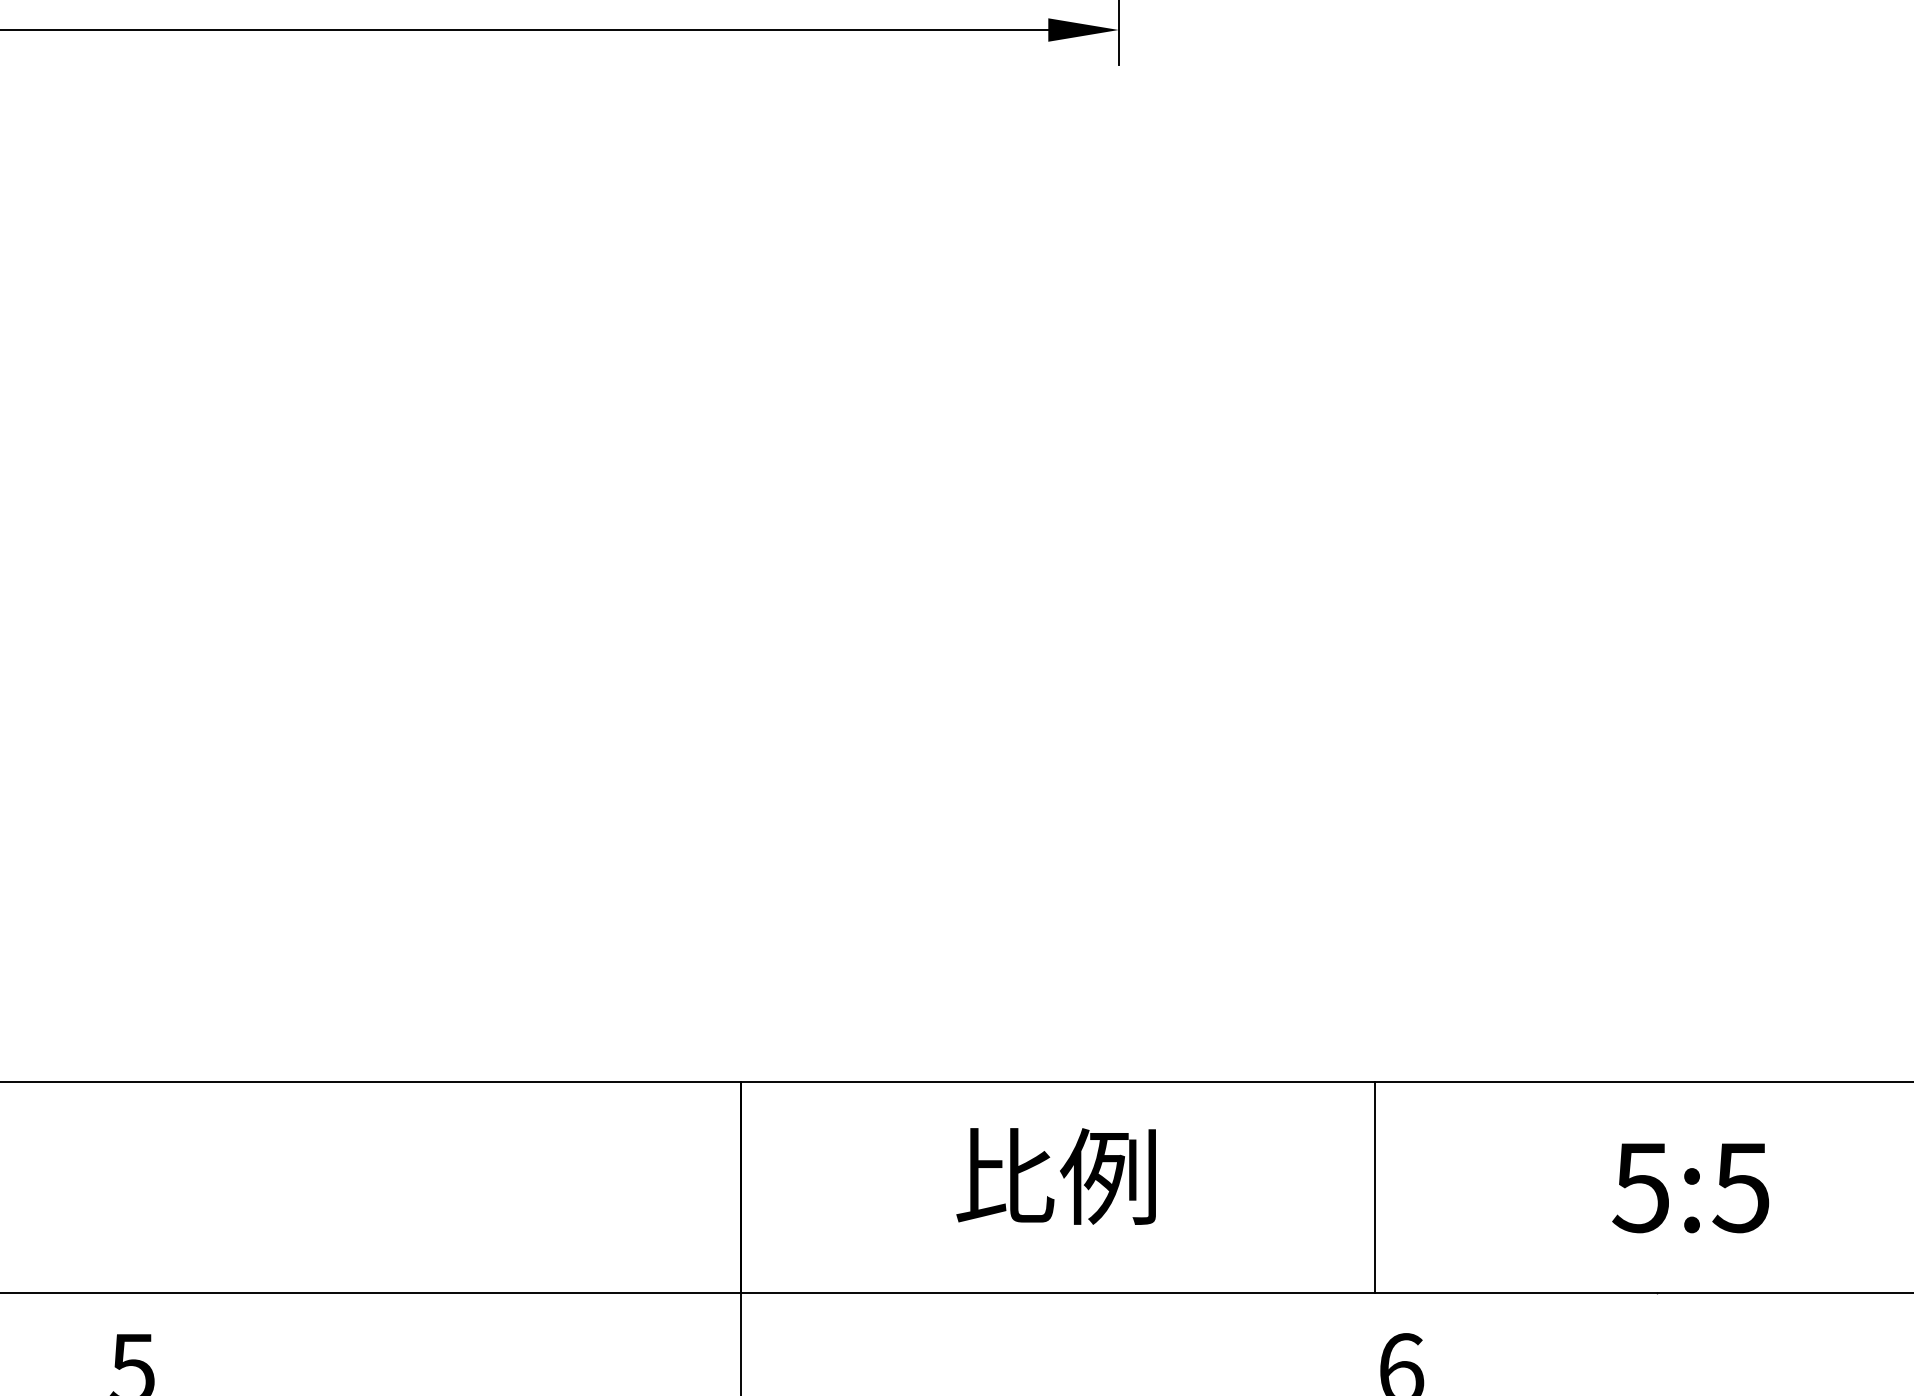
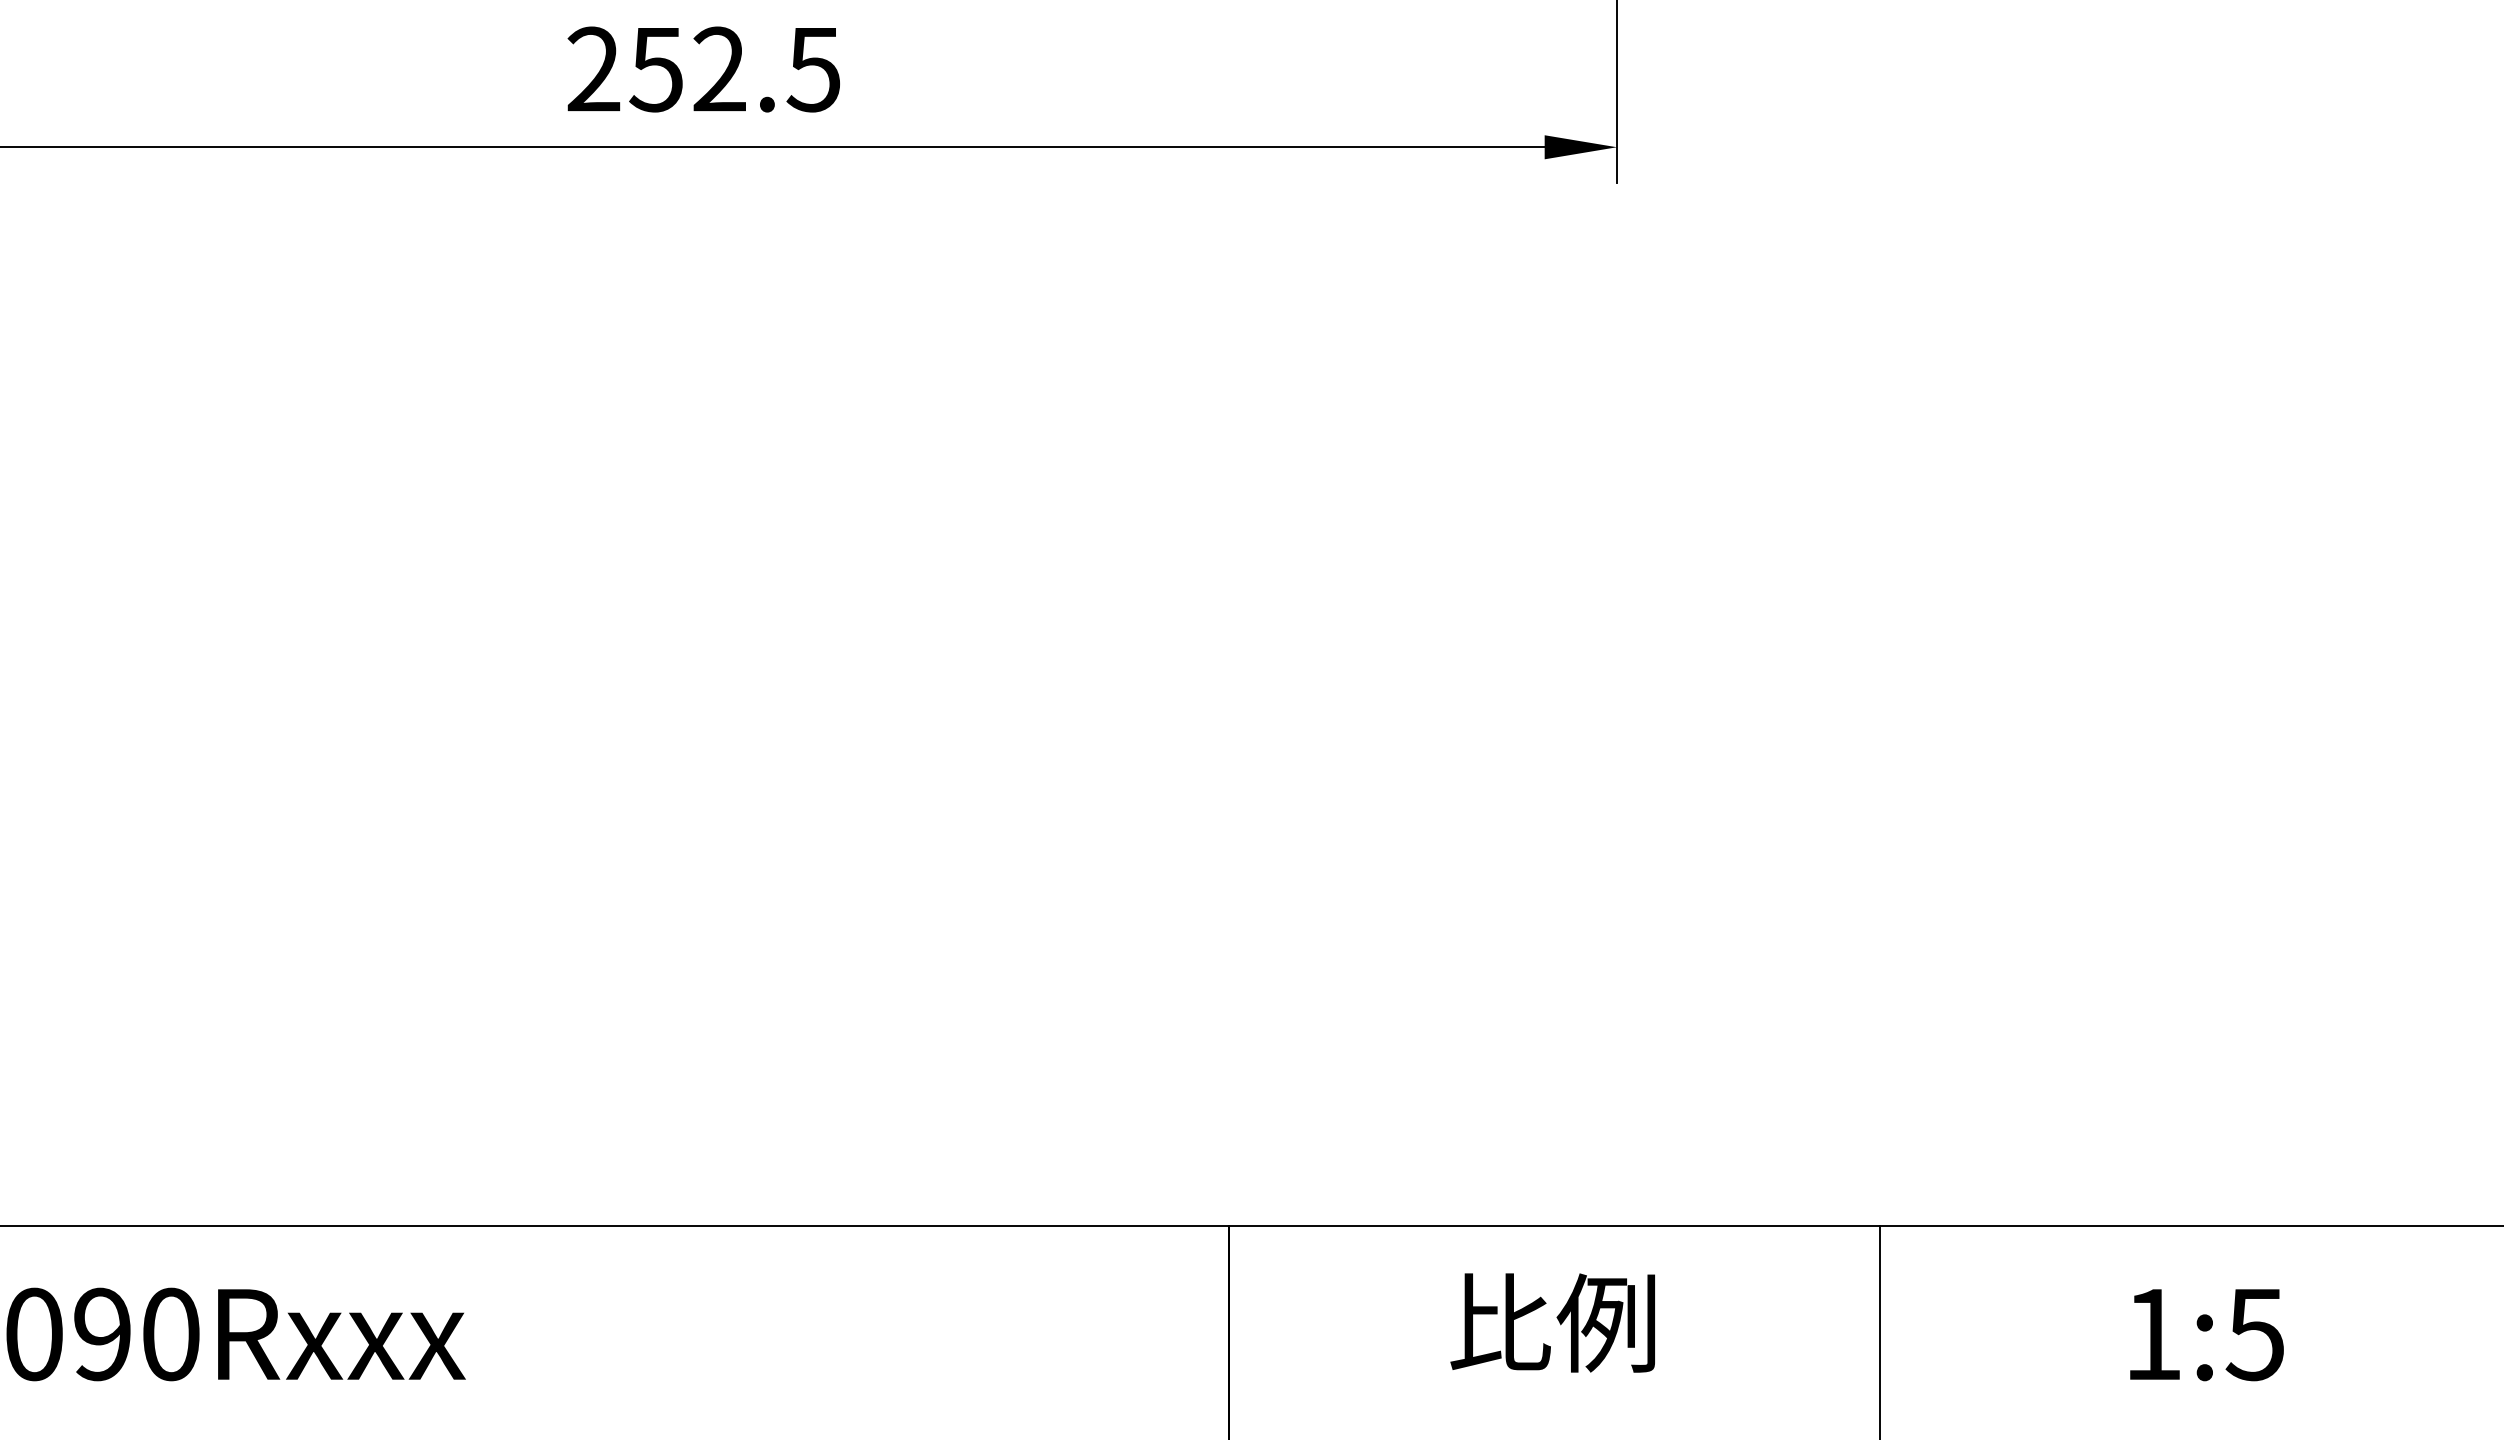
text: (1640, 1188) -> (2152, 1335), 5:5 -> 1:5

